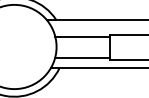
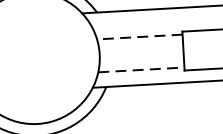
line: (82, 37) -> (139, 37), solid -> dashed
line: (82, 58) -> (141, 70), solid -> dashed

